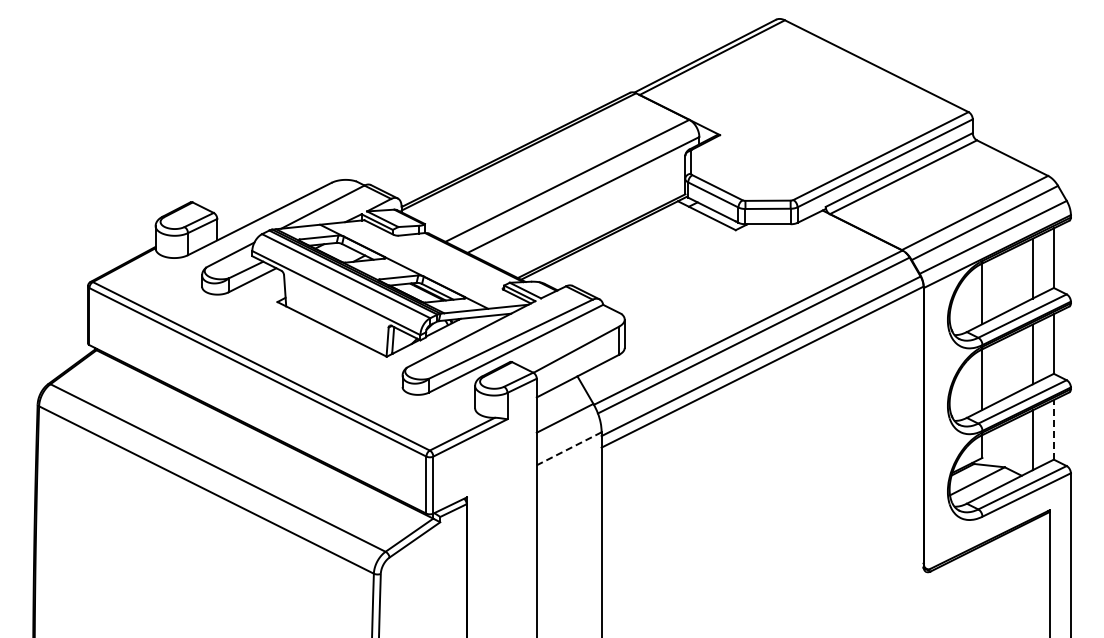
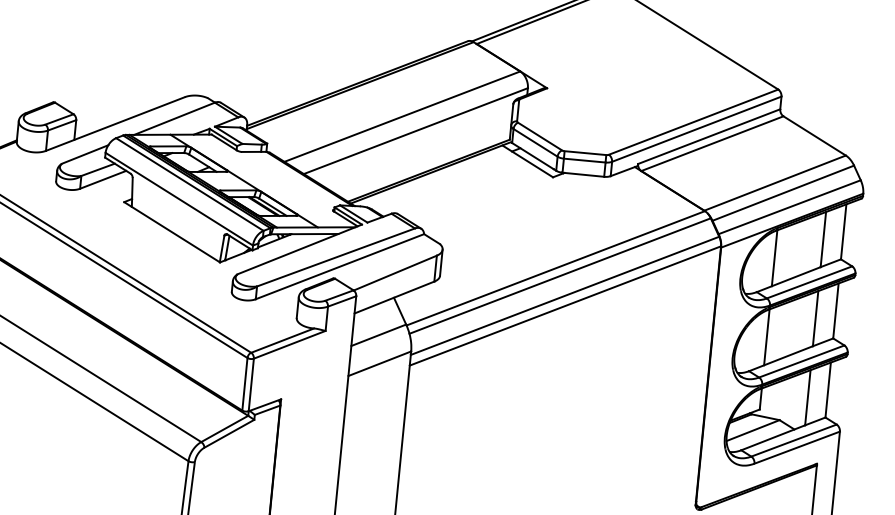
line: (1053, 429) -> (827, 389), dashed -> solid
line: (568, 449) -> (379, 364), dashed -> solid

